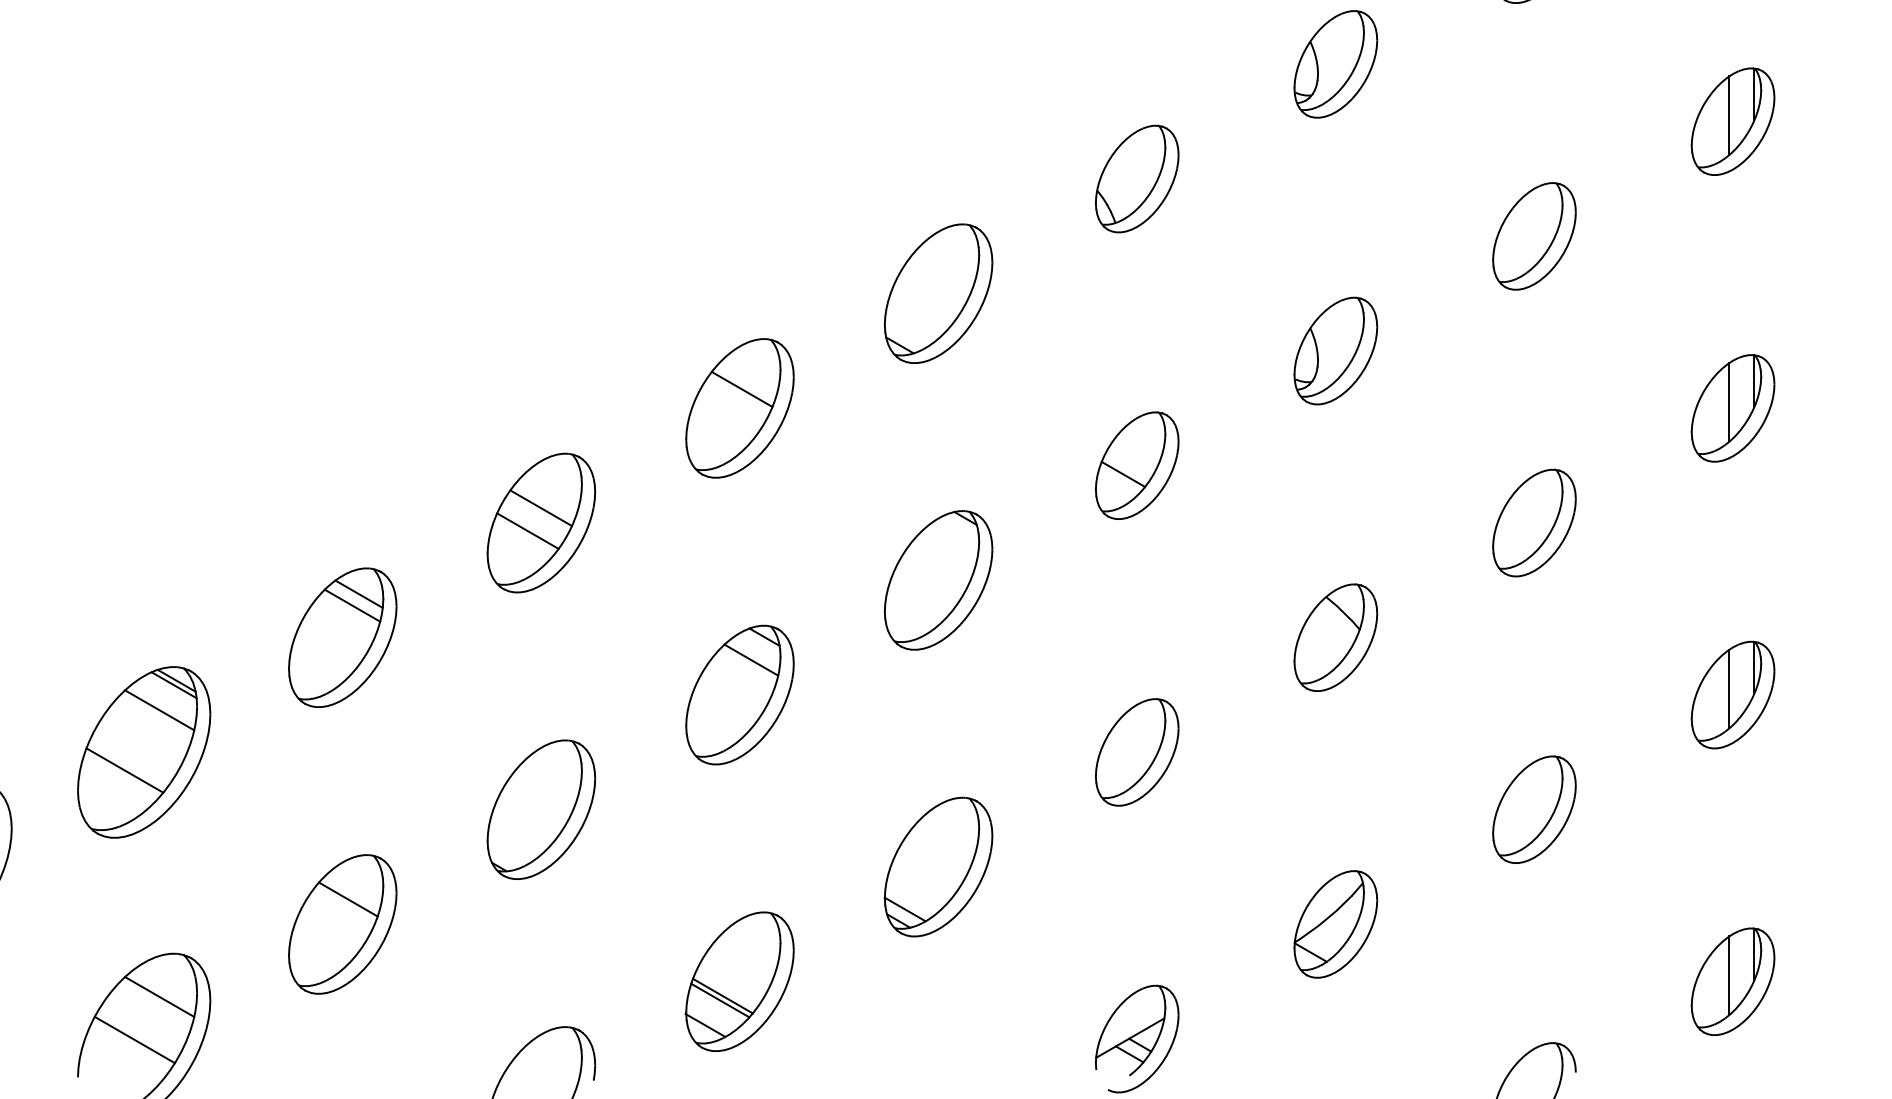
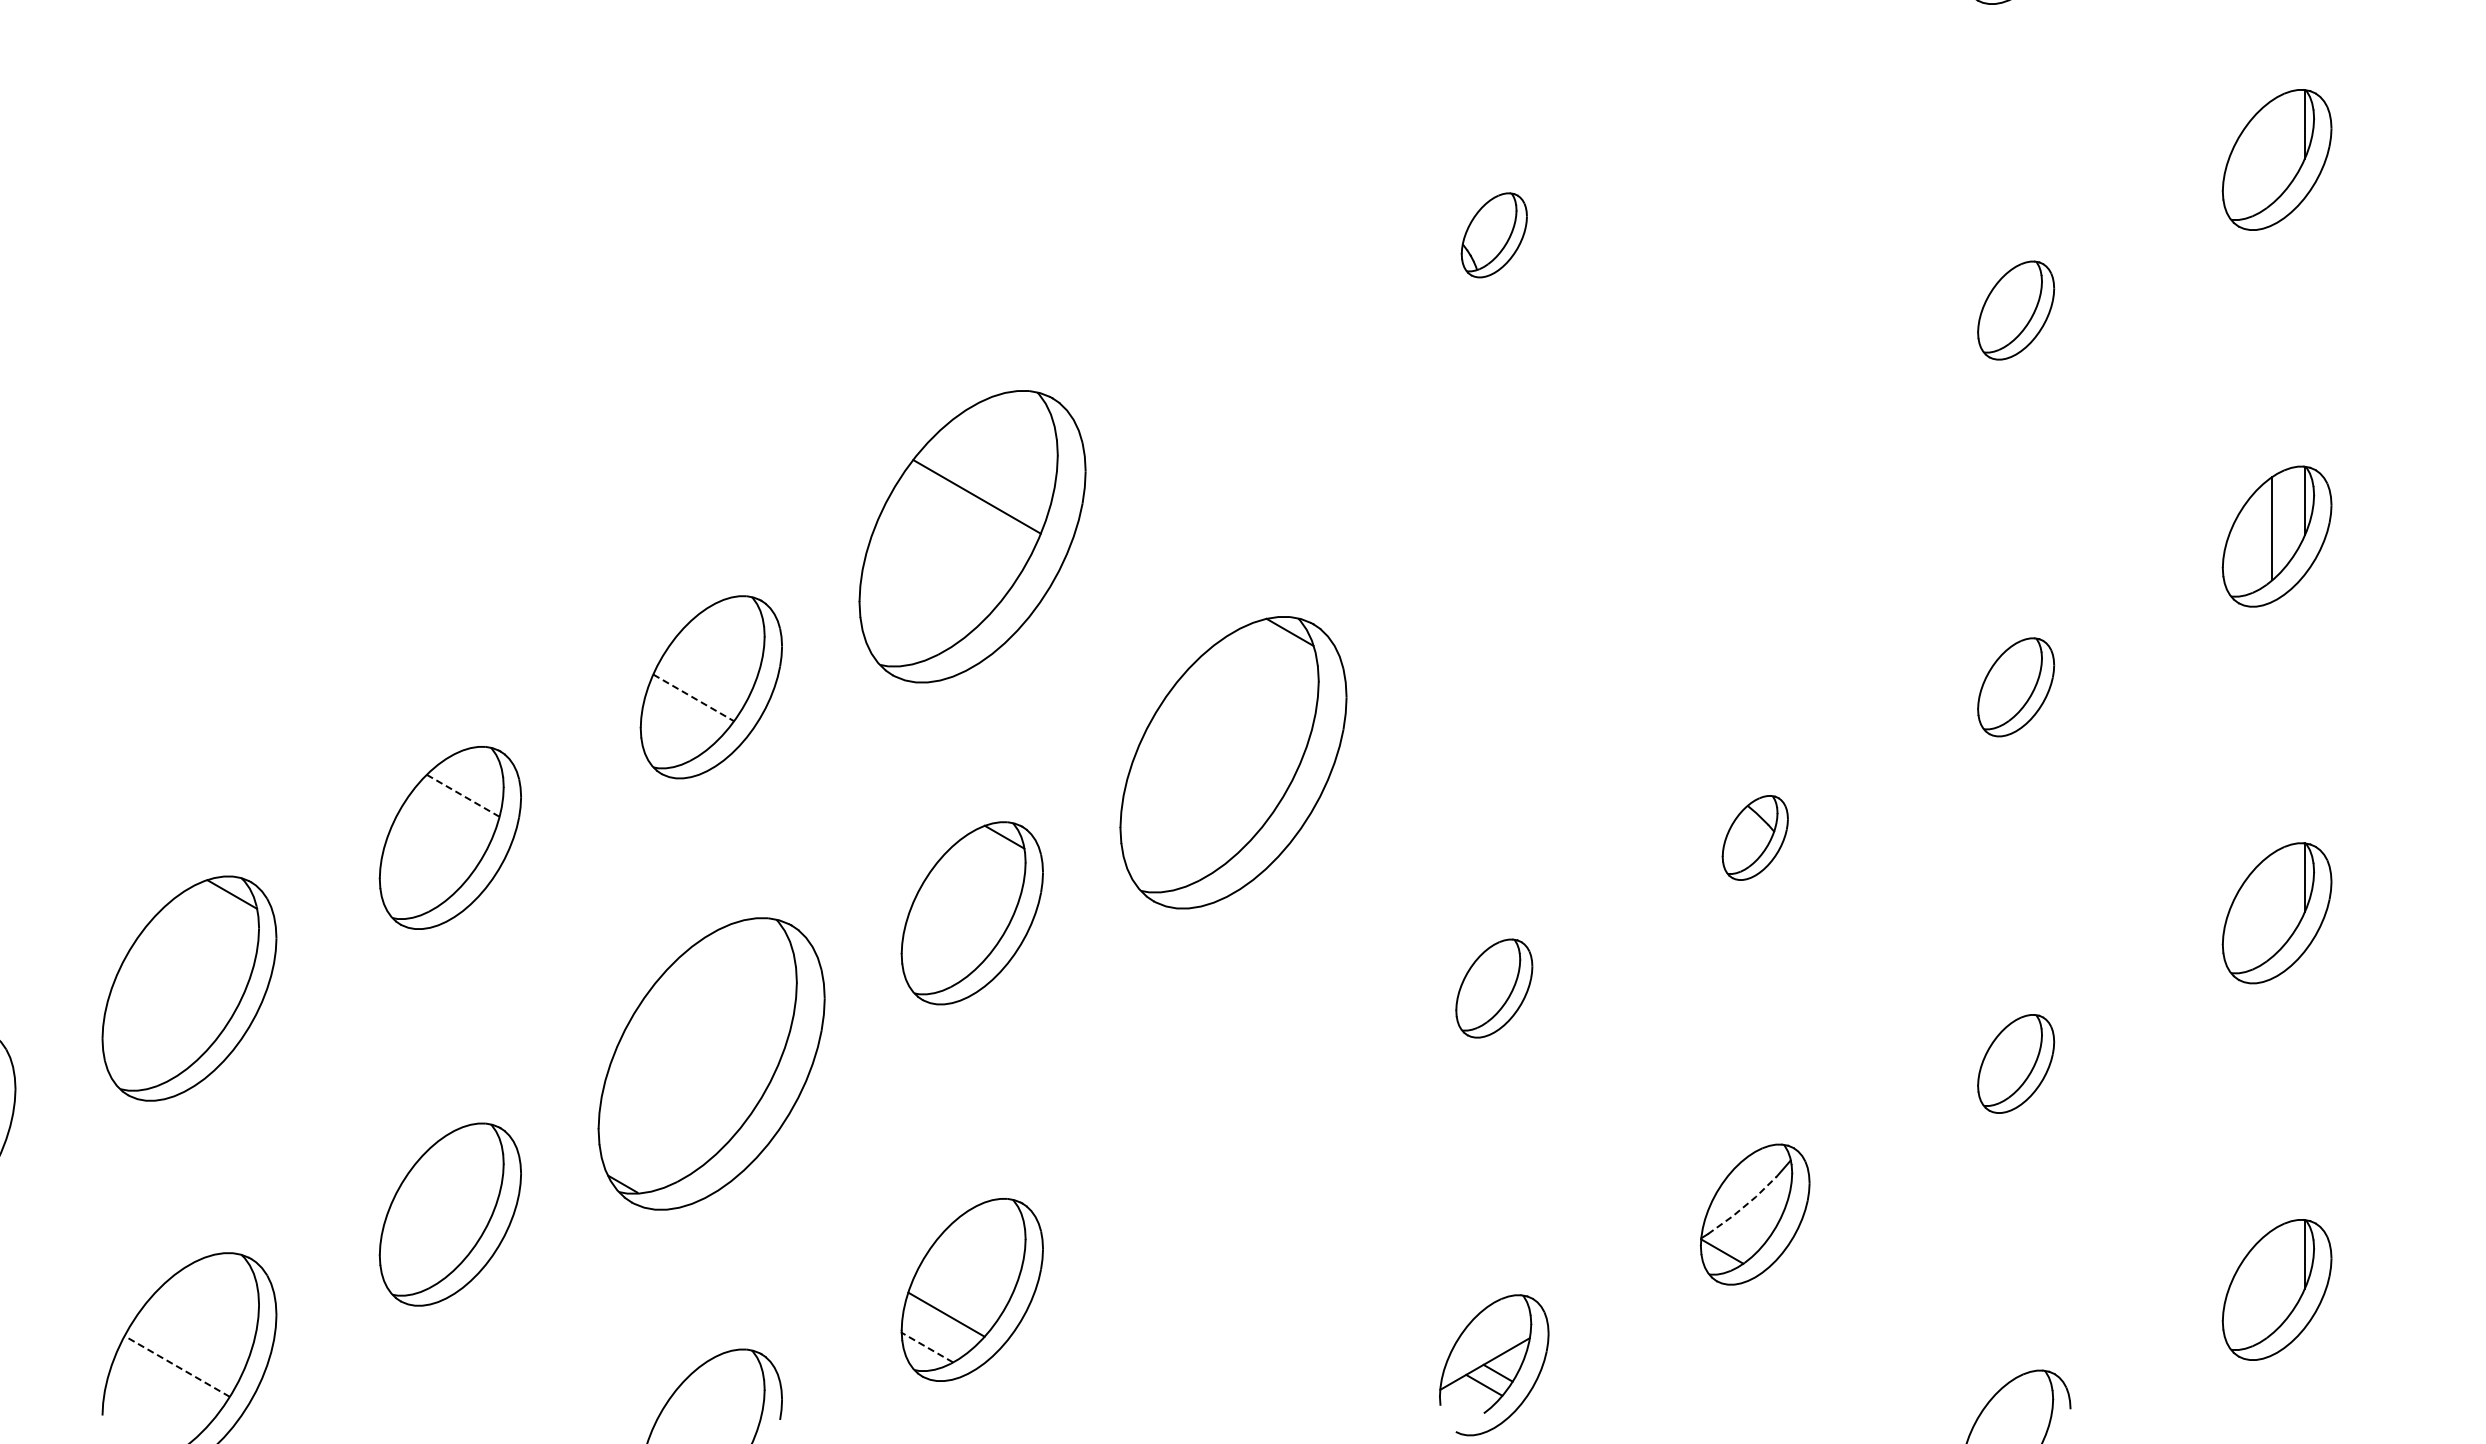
part: (1335, 64) -> (1754, 84), removed
line: (1729, 115) -> (2272, 151), removed
part: (1137, 179) -> (1494, 235), size x0.6
part: (1533, 236) -> (2015, 310), size x0.7
part: (938, 293) -> (1232, 385), removed
part: (1335, 351) -> (1754, 461), removed
part: (739, 408) -> (971, 536), size x1.6
part: (1137, 465) -> (1494, 611), removed
line: (540, 508) -> (710, 667), removed
part: (1533, 523) -> (2015, 687), size x0.7
line: (527, 530) -> (693, 697), solid -> dashed
part: (938, 580) -> (1232, 762), size x1.6
line: (358, 594) -> (471, 780), removed
line: (352, 606) -> (463, 796), solid -> dashed
part: (1336, 637) -> (1755, 837), size x0.6
line: (750, 660) -> (986, 867), removed
line: (173, 685) -> (228, 900), removed
line: (1729, 689) -> (2272, 905), removed
line: (159, 710) -> (209, 933), removed
part: (1137, 752) -> (1494, 988), size x0.7
line: (124, 770) -> (163, 1012), removed
part: (540, 809) -> (710, 1063), size x1.6
part: (1533, 809) -> (2015, 1063), size x0.7
part: (938, 867) -> (1232, 1139), removed
line: (348, 899) -> (457, 1181), removed
line: (1326, 919) -> (1743, 1207), solid -> dashed
line: (1729, 975) -> (2272, 1281), removed
line: (722, 995) -> (949, 1308), removed
line: (159, 996) -> (209, 1309), removed
line: (705, 1025) -> (926, 1347), solid -> dashed
line: (135, 1040) -> (177, 1366), solid -> dashed

